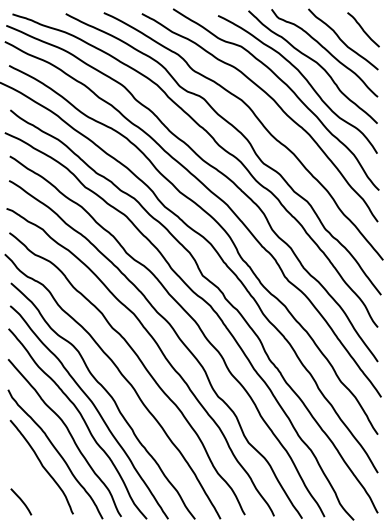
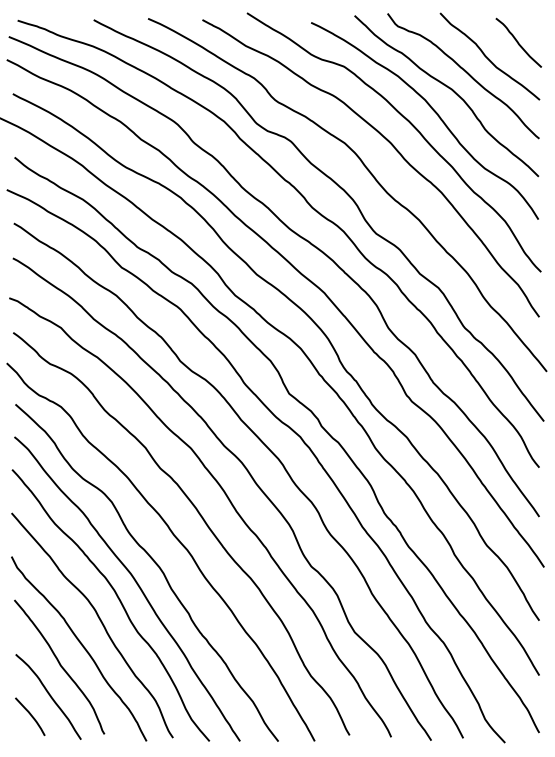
curve: (33, 486) -> (47, 694), added

